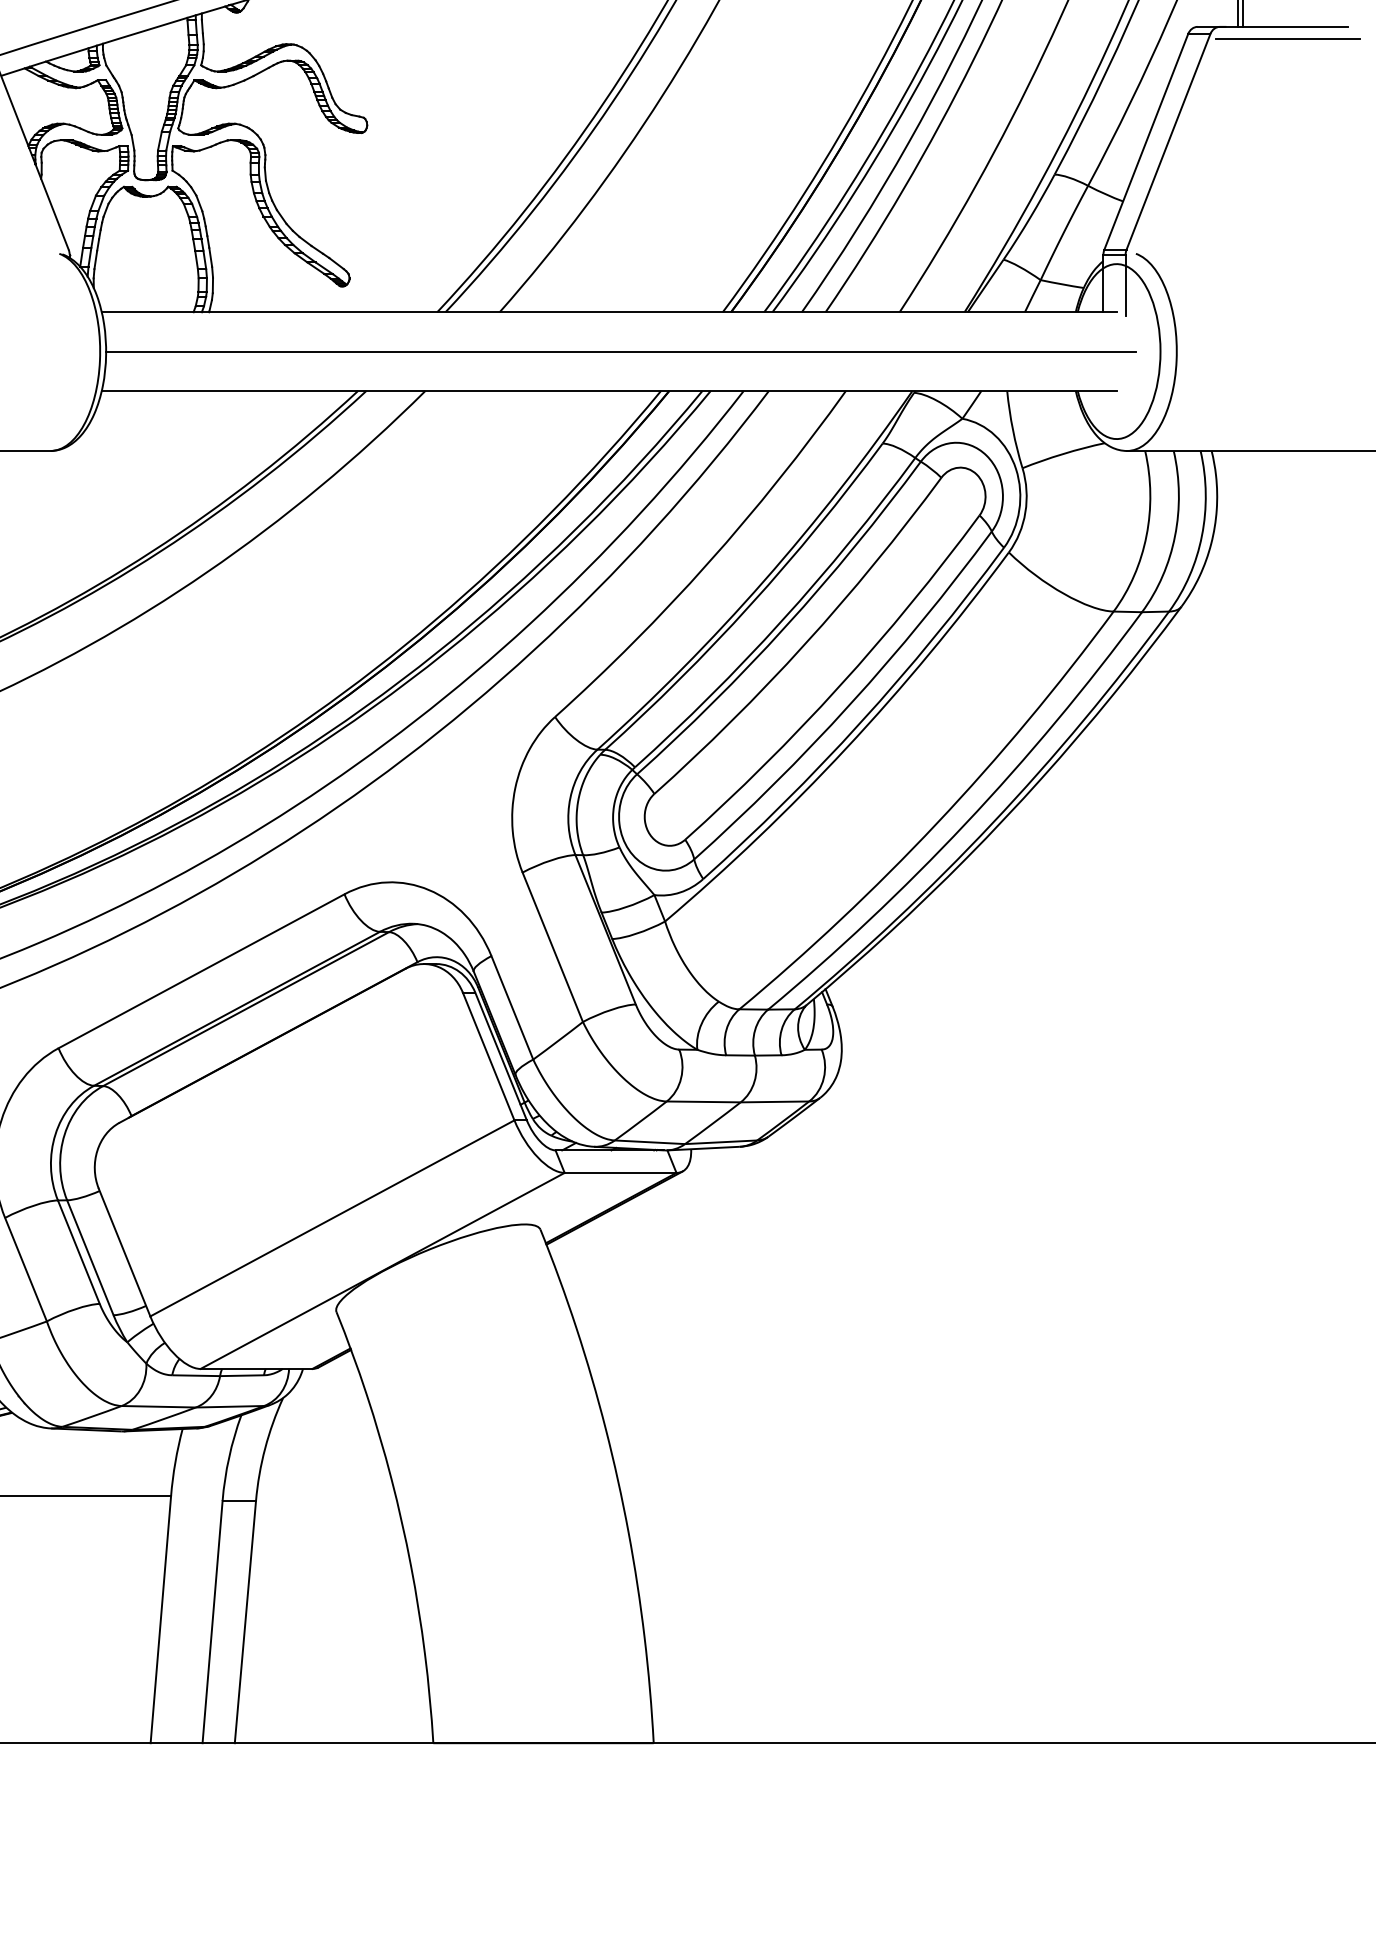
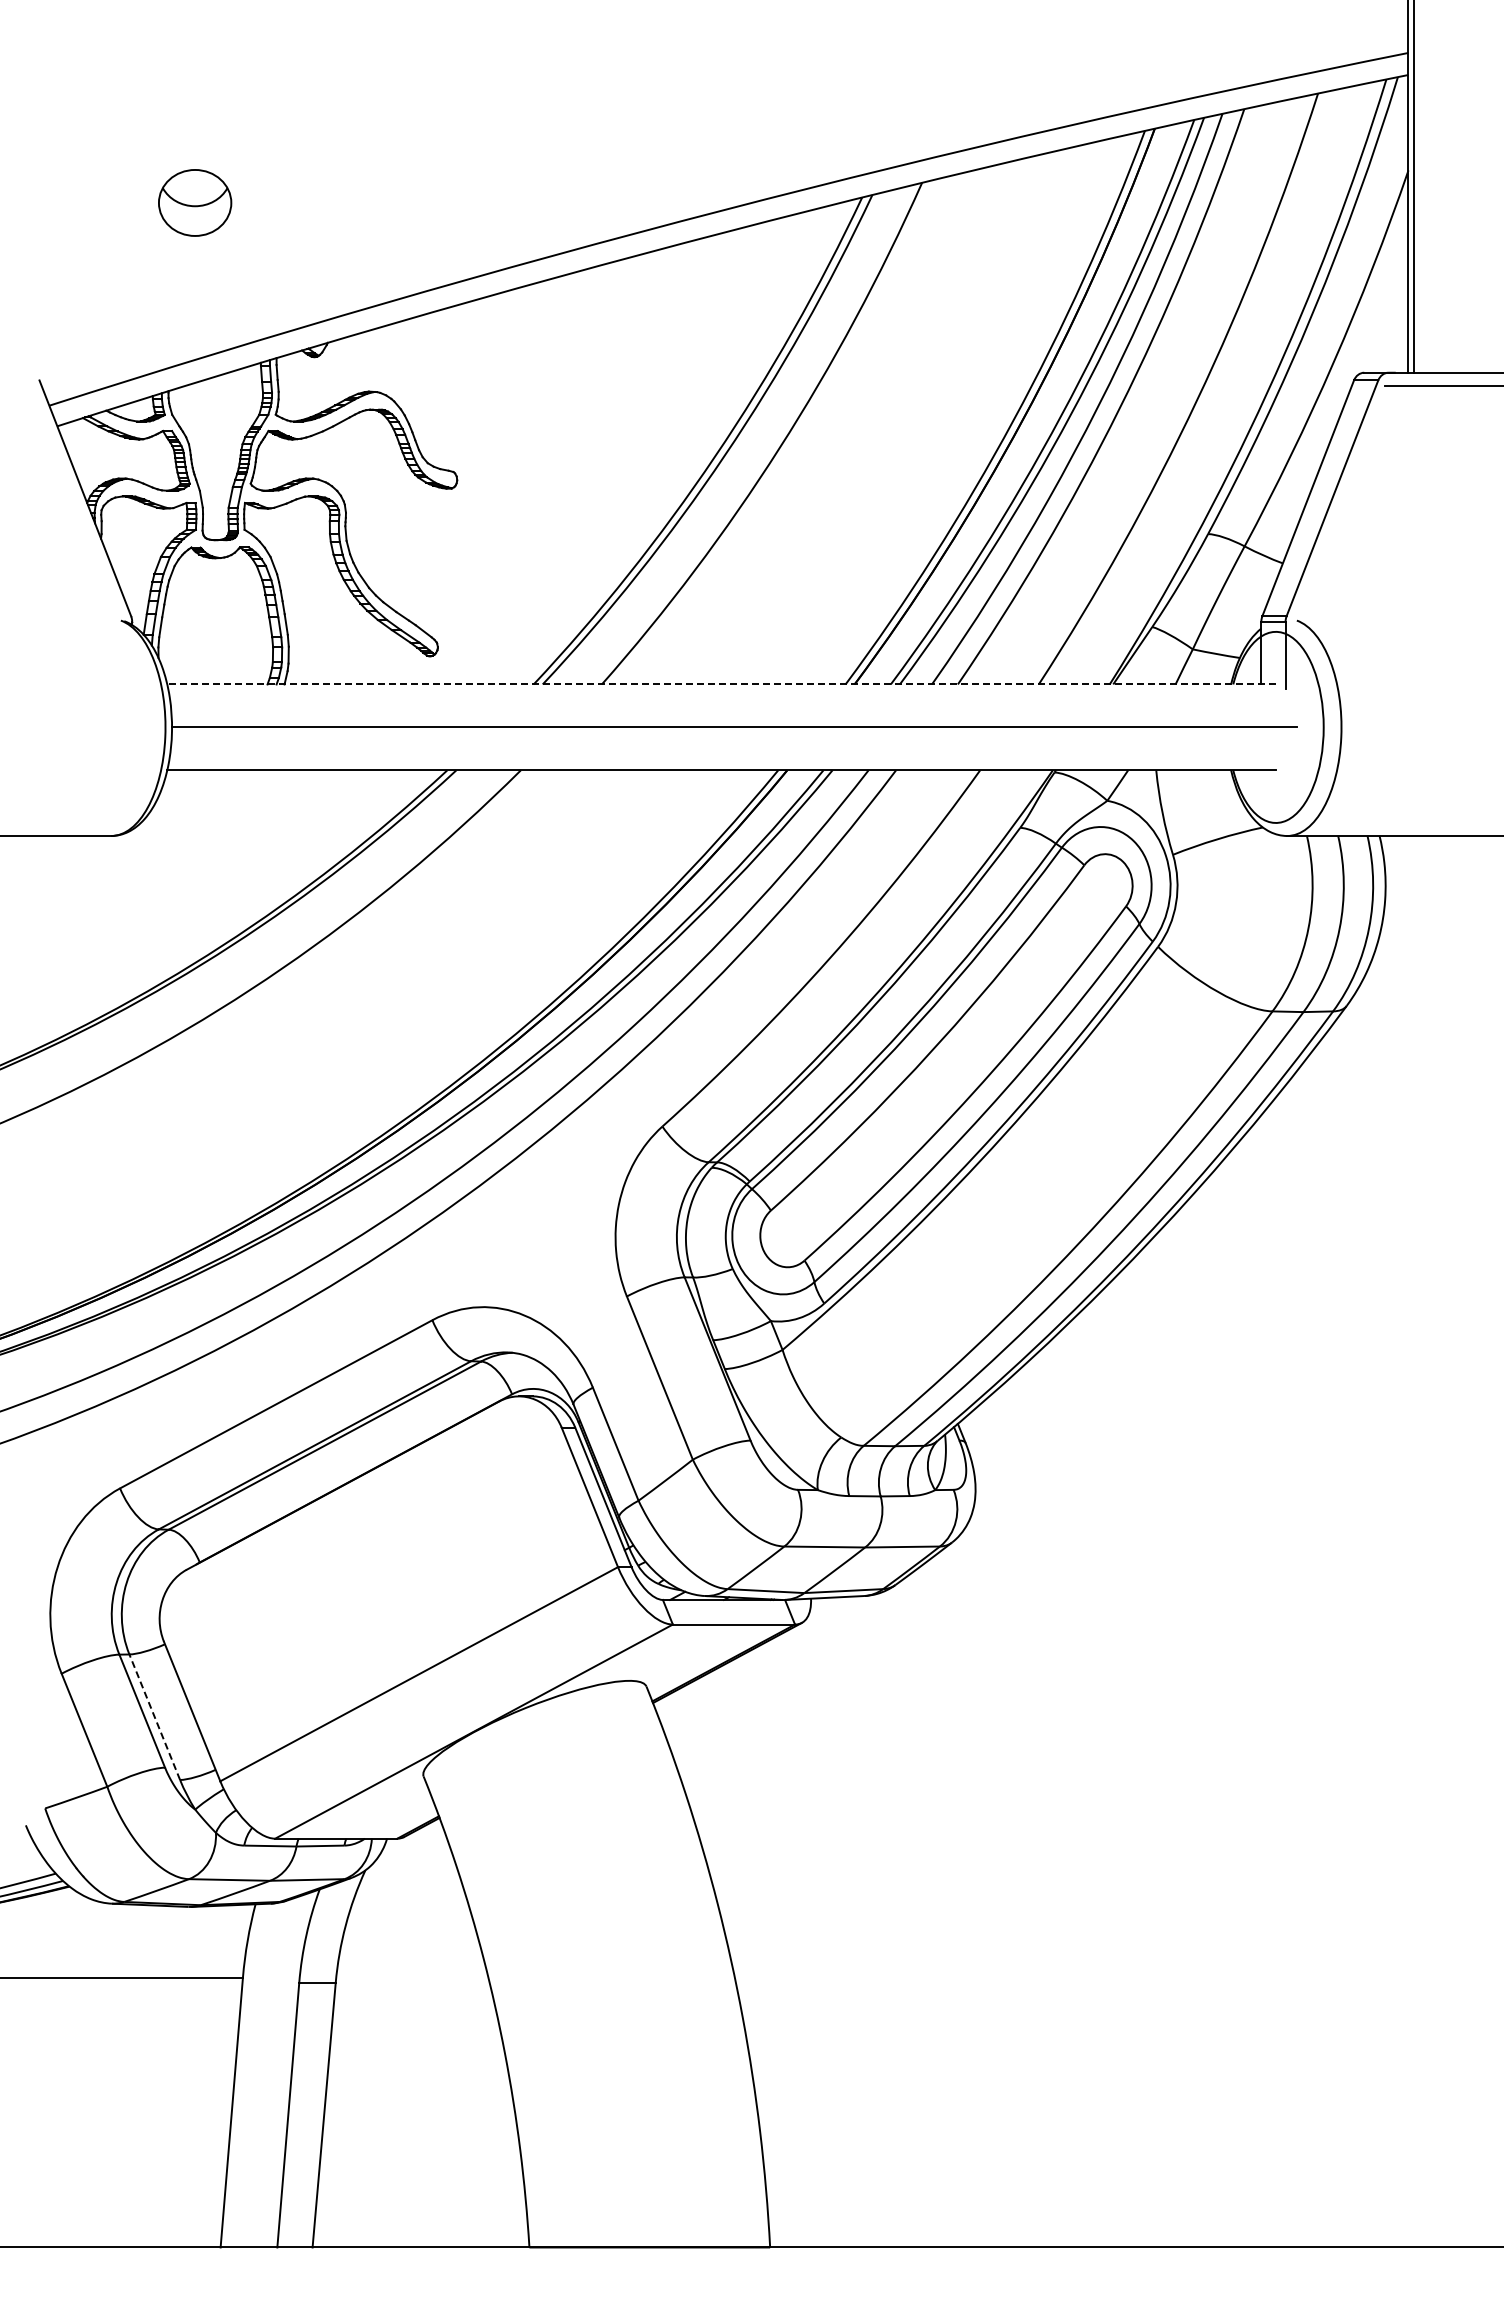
line: (609, 312) -> (721, 684), solid -> dashed
line: (90, 1258) -> (154, 1717), solid -> dashed

